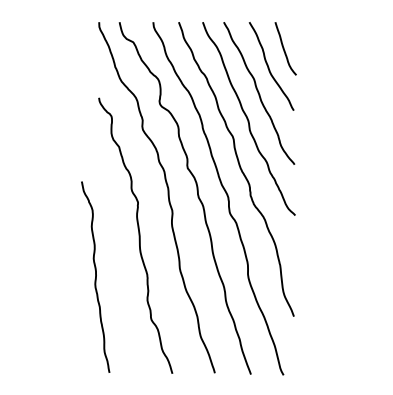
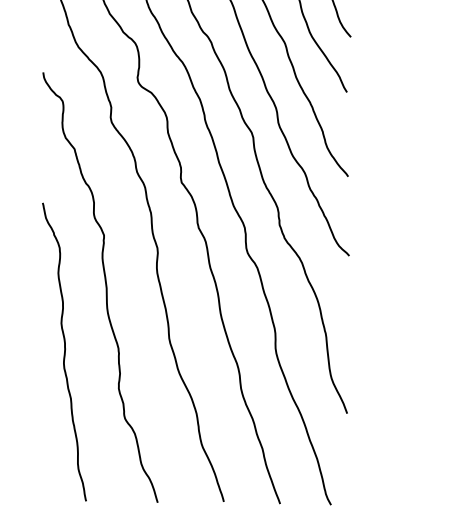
curve: (95, 276) -> (64, 351), moved

